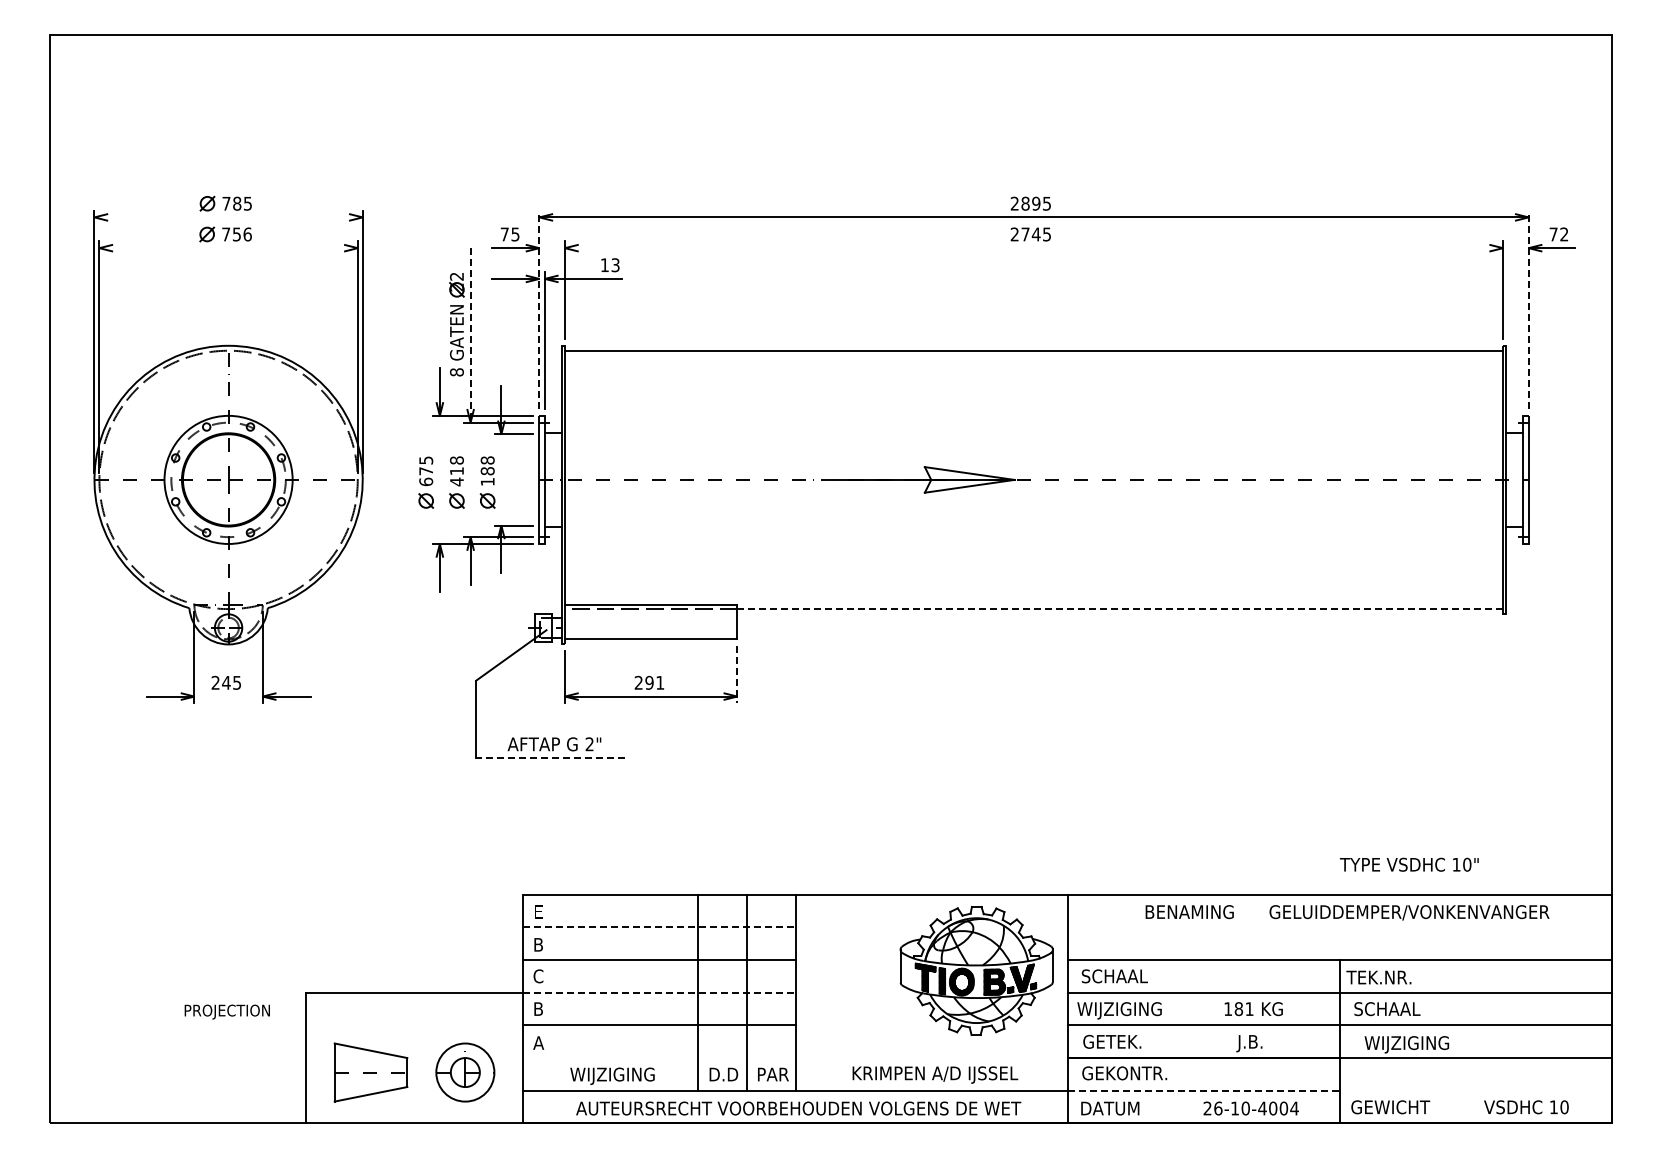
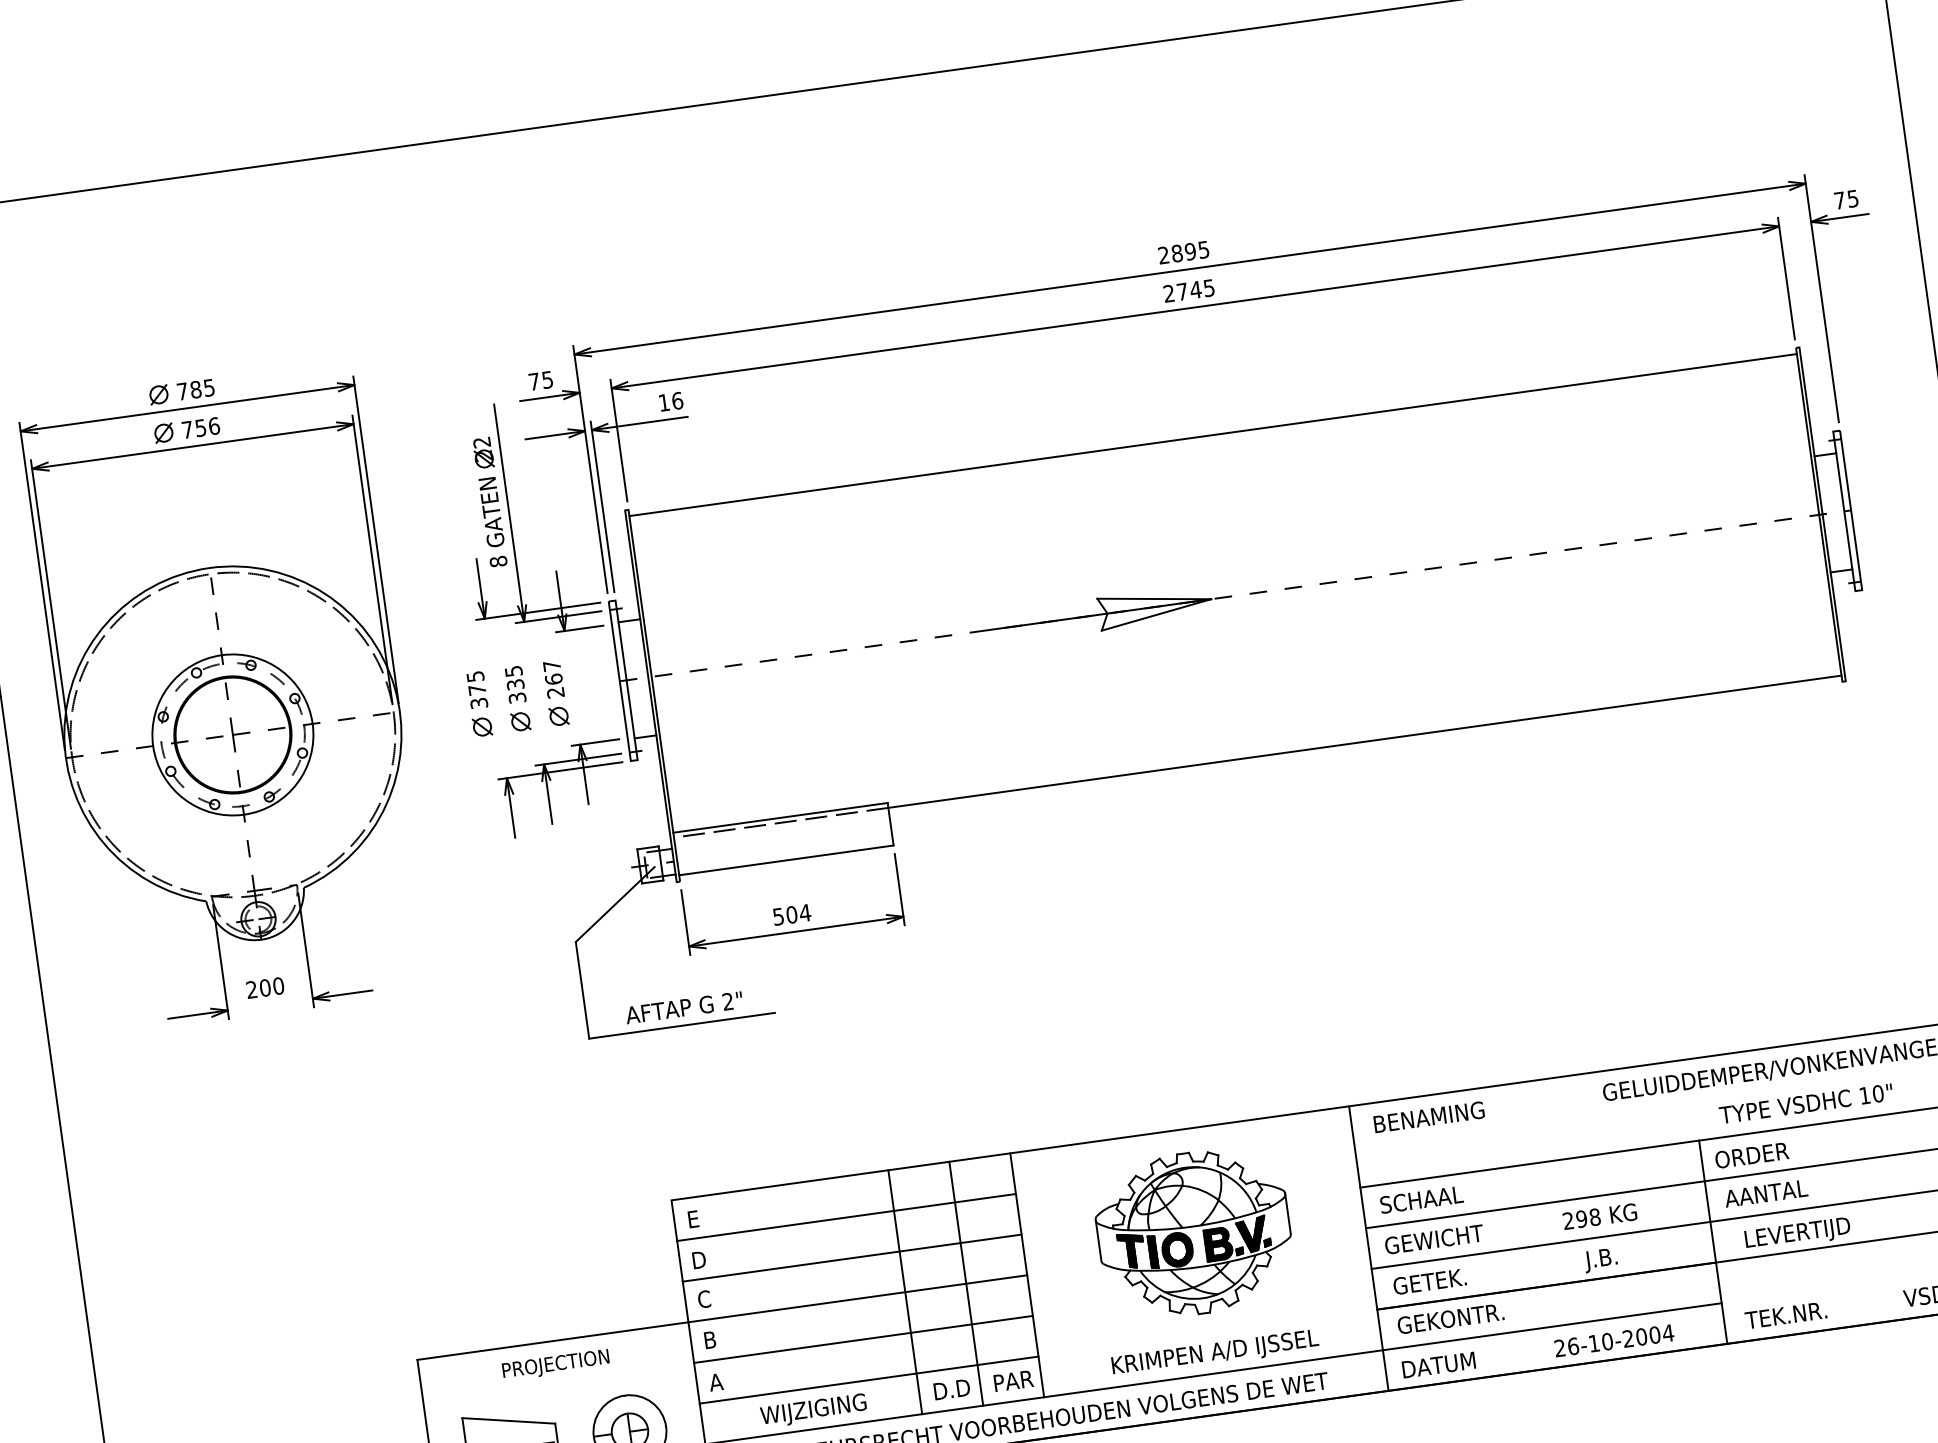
line: (228, 217) -> (187, 408), added
text: (1564, 234) -> (1853, 198), 72 -> 75
line: (228, 248) -> (192, 446), added
line: (1034, 248) -> (1196, 307), added
text: (615, 265) -> (677, 401), 13 -> 16
line: (539, 309) -> (590, 469), dashed -> solid
line: (1528, 309) -> (1821, 298), dashed -> solid
line: (470, 335) -> (509, 513), dashed -> solid
text: (487, 470) -> (553, 678), 188 -> 267
text: (456, 471) -> (515, 685), 418 -> 335
text: (426, 481) -> (479, 702), 675 -> 375
line: (1120, 609) -> (1365, 742), dashed -> solid
line: (737, 674) -> (899, 889), dashed -> solid
text: (231, 682) -> (271, 986), 245 -> 200
text: (649, 682) -> (791, 914), 291 -> 504
line: (550, 758) -> (681, 1026), dashed -> solid
text: (1409, 864) -> (1806, 1103), moved
text: (1189, 912) -> (1428, 1117), moved
line: (660, 927) -> (847, 1217), dashed -> solid
text: (538, 944) -> (698, 1259), B -> D
part: (976, 970) -> (1193, 1232), moved
text: (1378, 977) -> (1750, 1155), TEK.NR. -> ORDER
line: (660, 992) -> (859, 1298), dashed -> solid
text: (1238, 1009) -> (1581, 1219), 181 -> 298
text: (1387, 1009) -> (1766, 1193), SCHAAL -> AANTAL
text: (1119, 1010) -> (1433, 1241), WIJZIGING -> GEWICHT
text: (226, 1011) -> (554, 1364), moved
text: (1406, 1044) -> (1796, 1234), WIJZIGING -> LEVERTIJD
line: (659, 1058) -> (869, 1380), added
line: (1204, 1090) -> (1553, 1326), dashed -> solid
text: (1390, 1107) -> (1787, 1315), GEWICHT -> TEK.NR.
text: (1262, 1108) -> (1628, 1338), 26-10-4004 -> 26-10-2004

